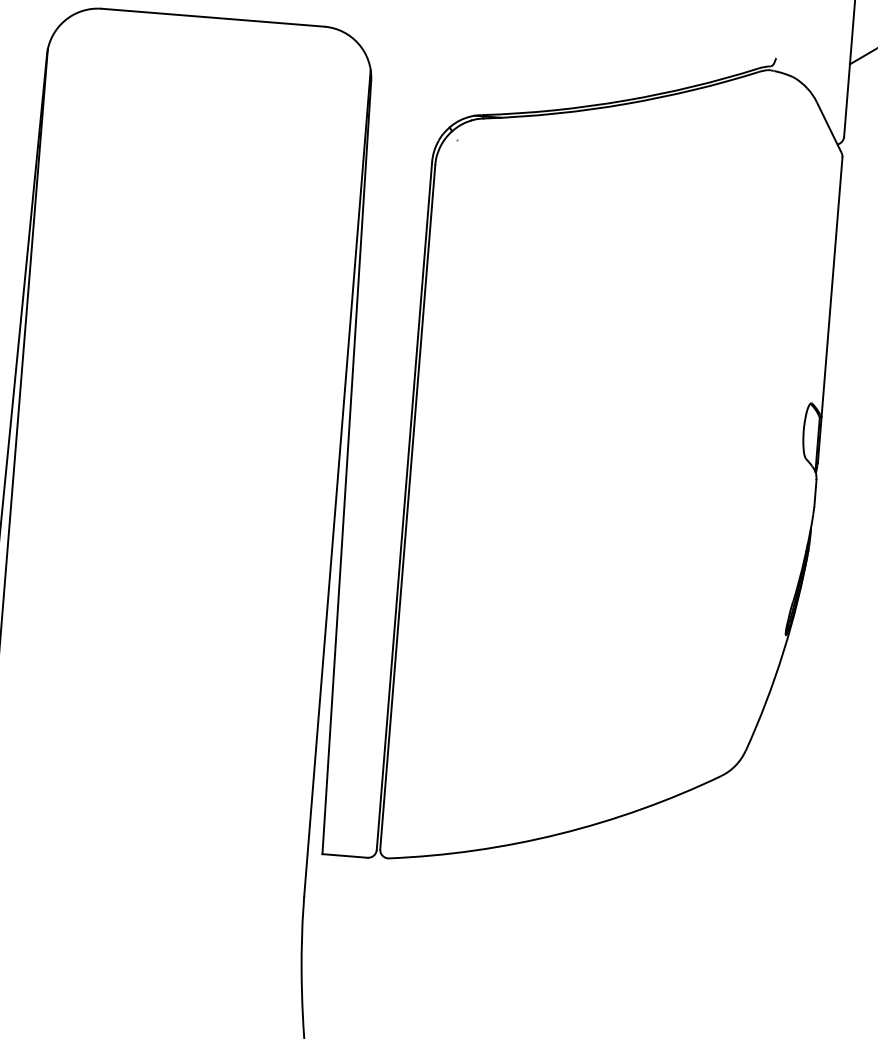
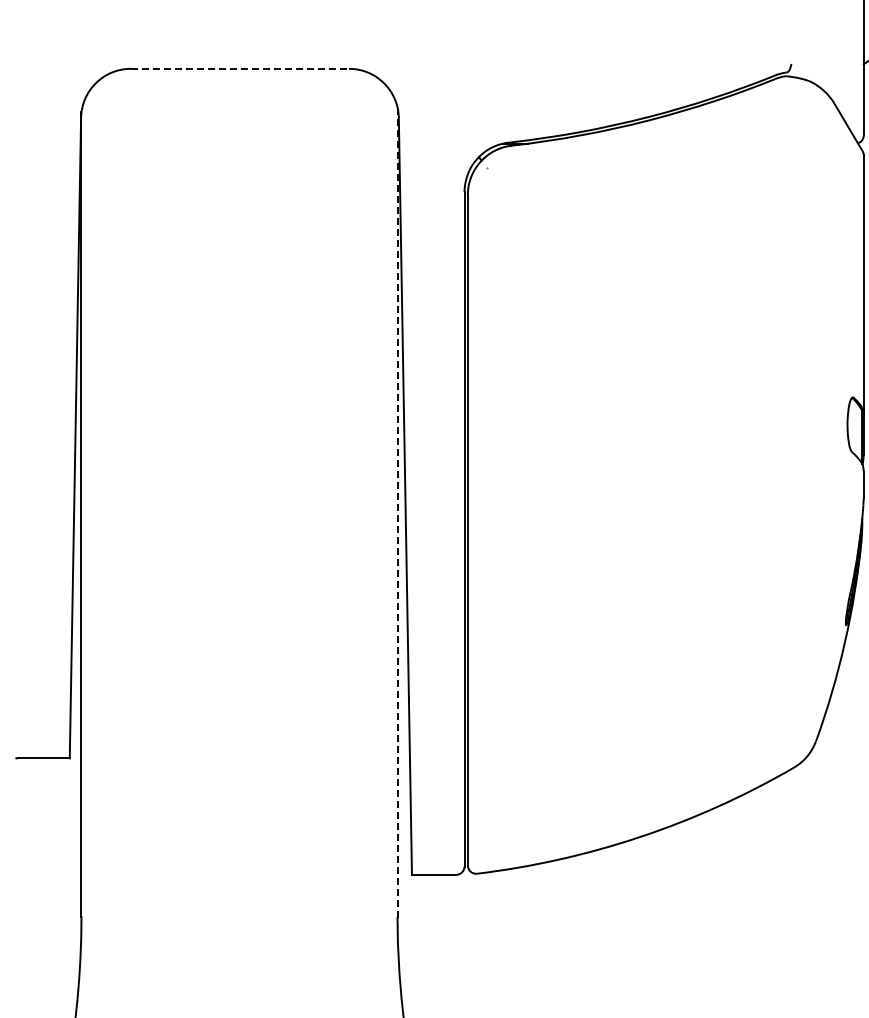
line: (212, 17) -> (239, 68), solid -> dashed
line: (337, 483) -> (397, 512), solid -> dashed

